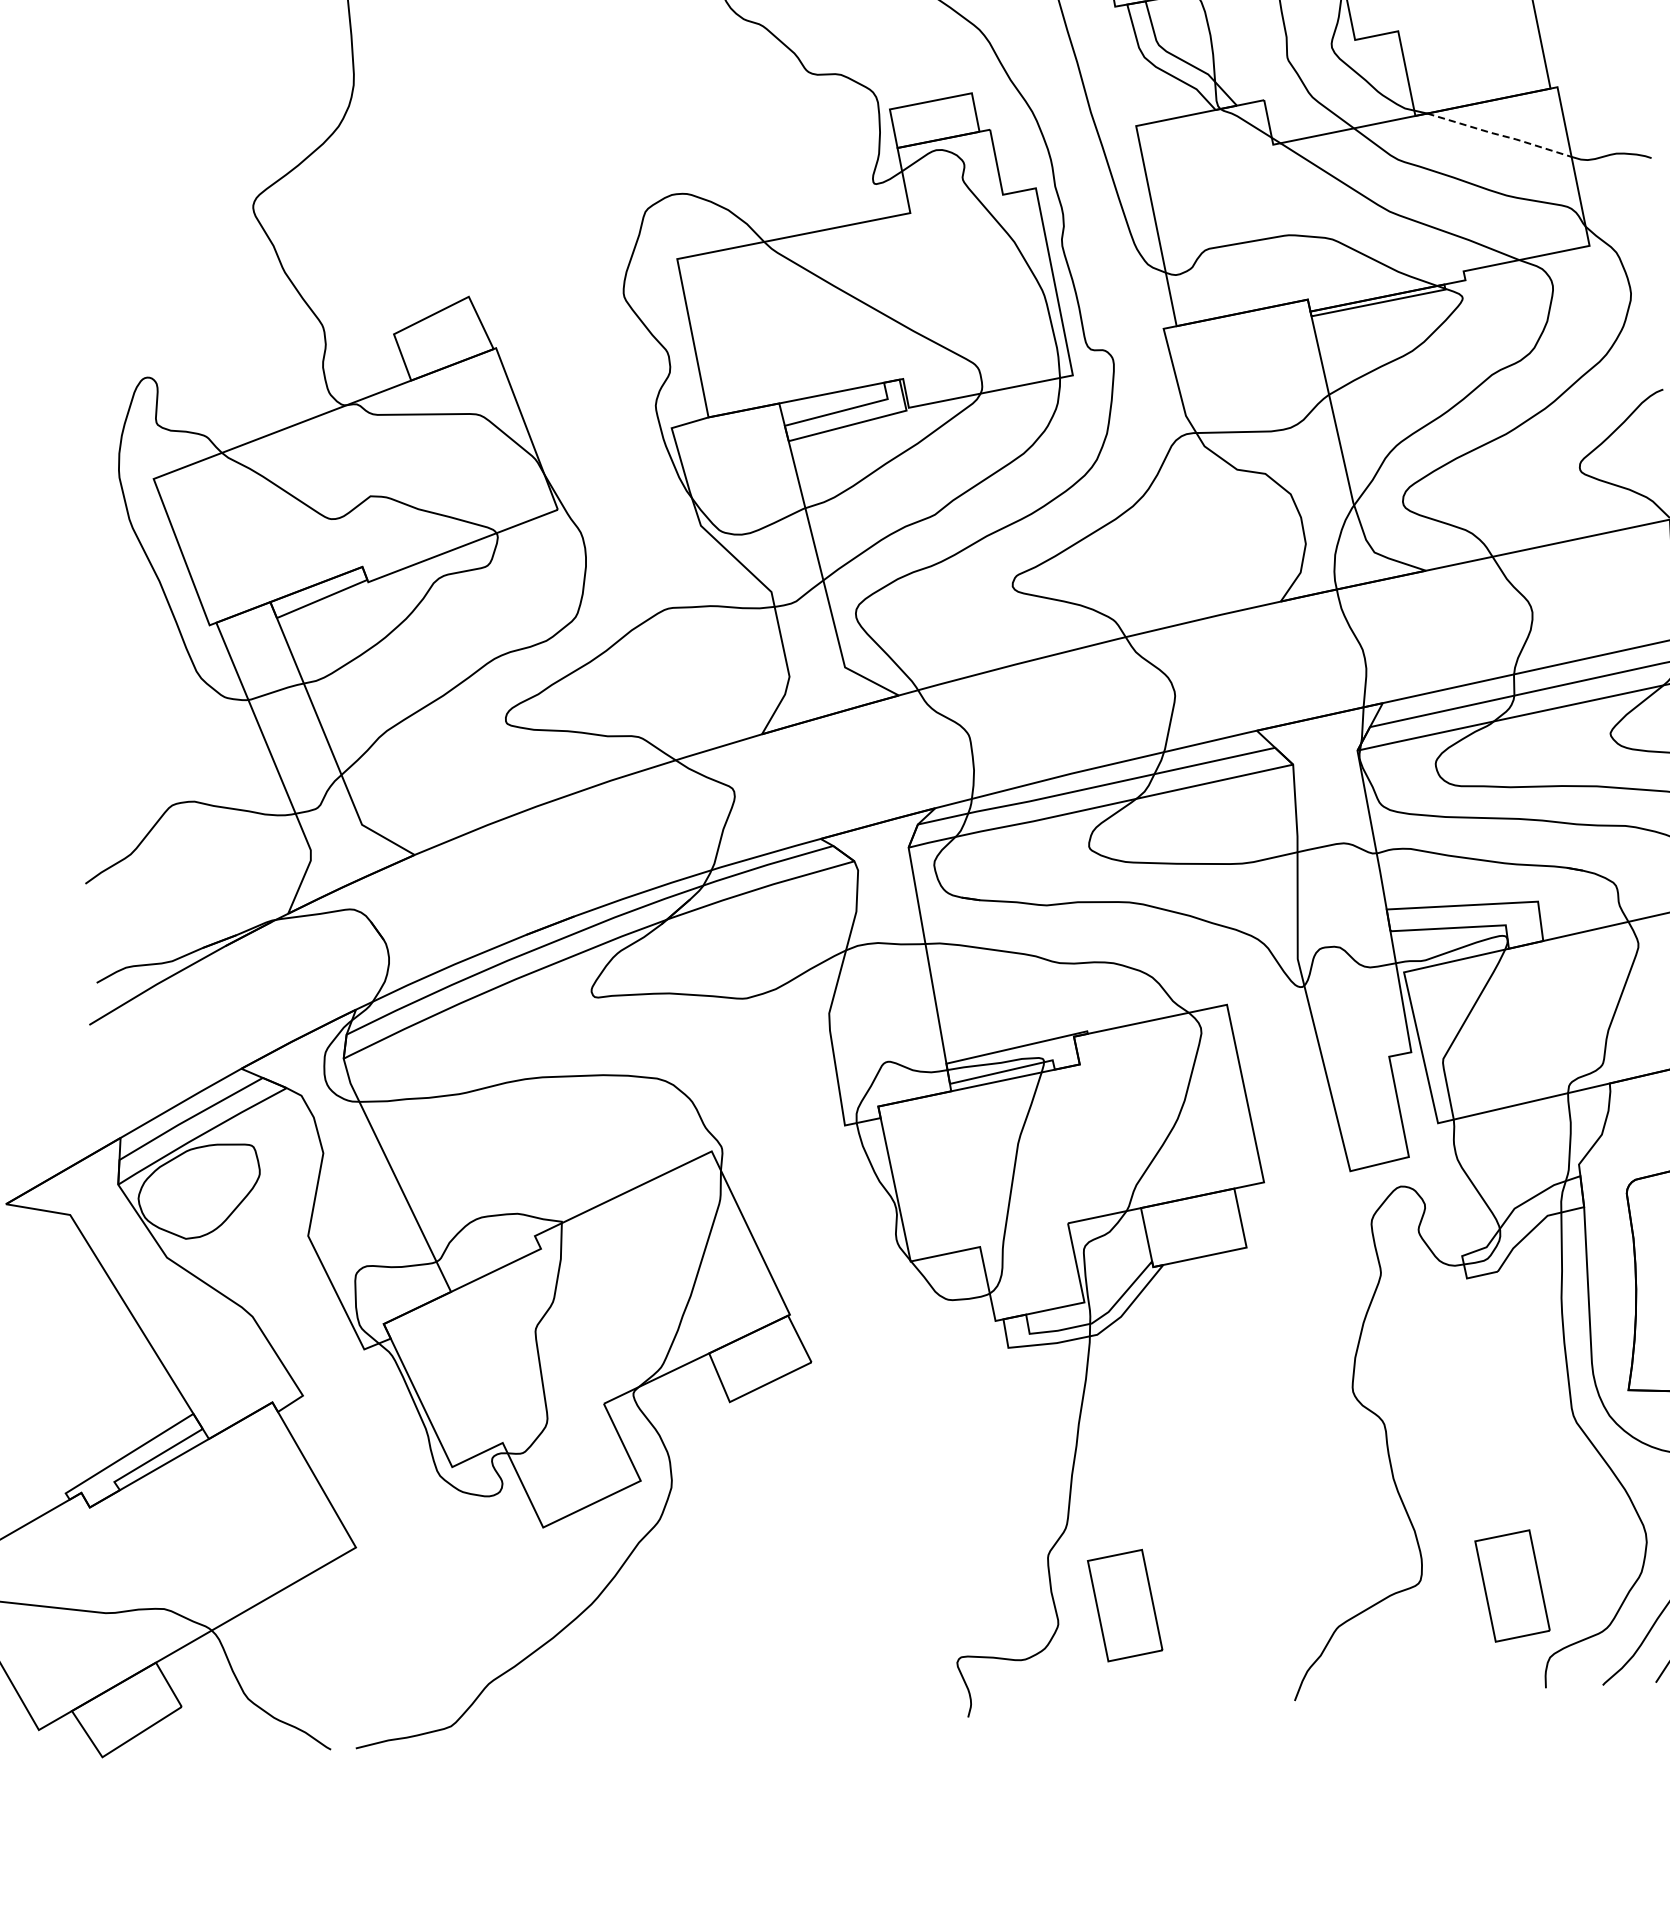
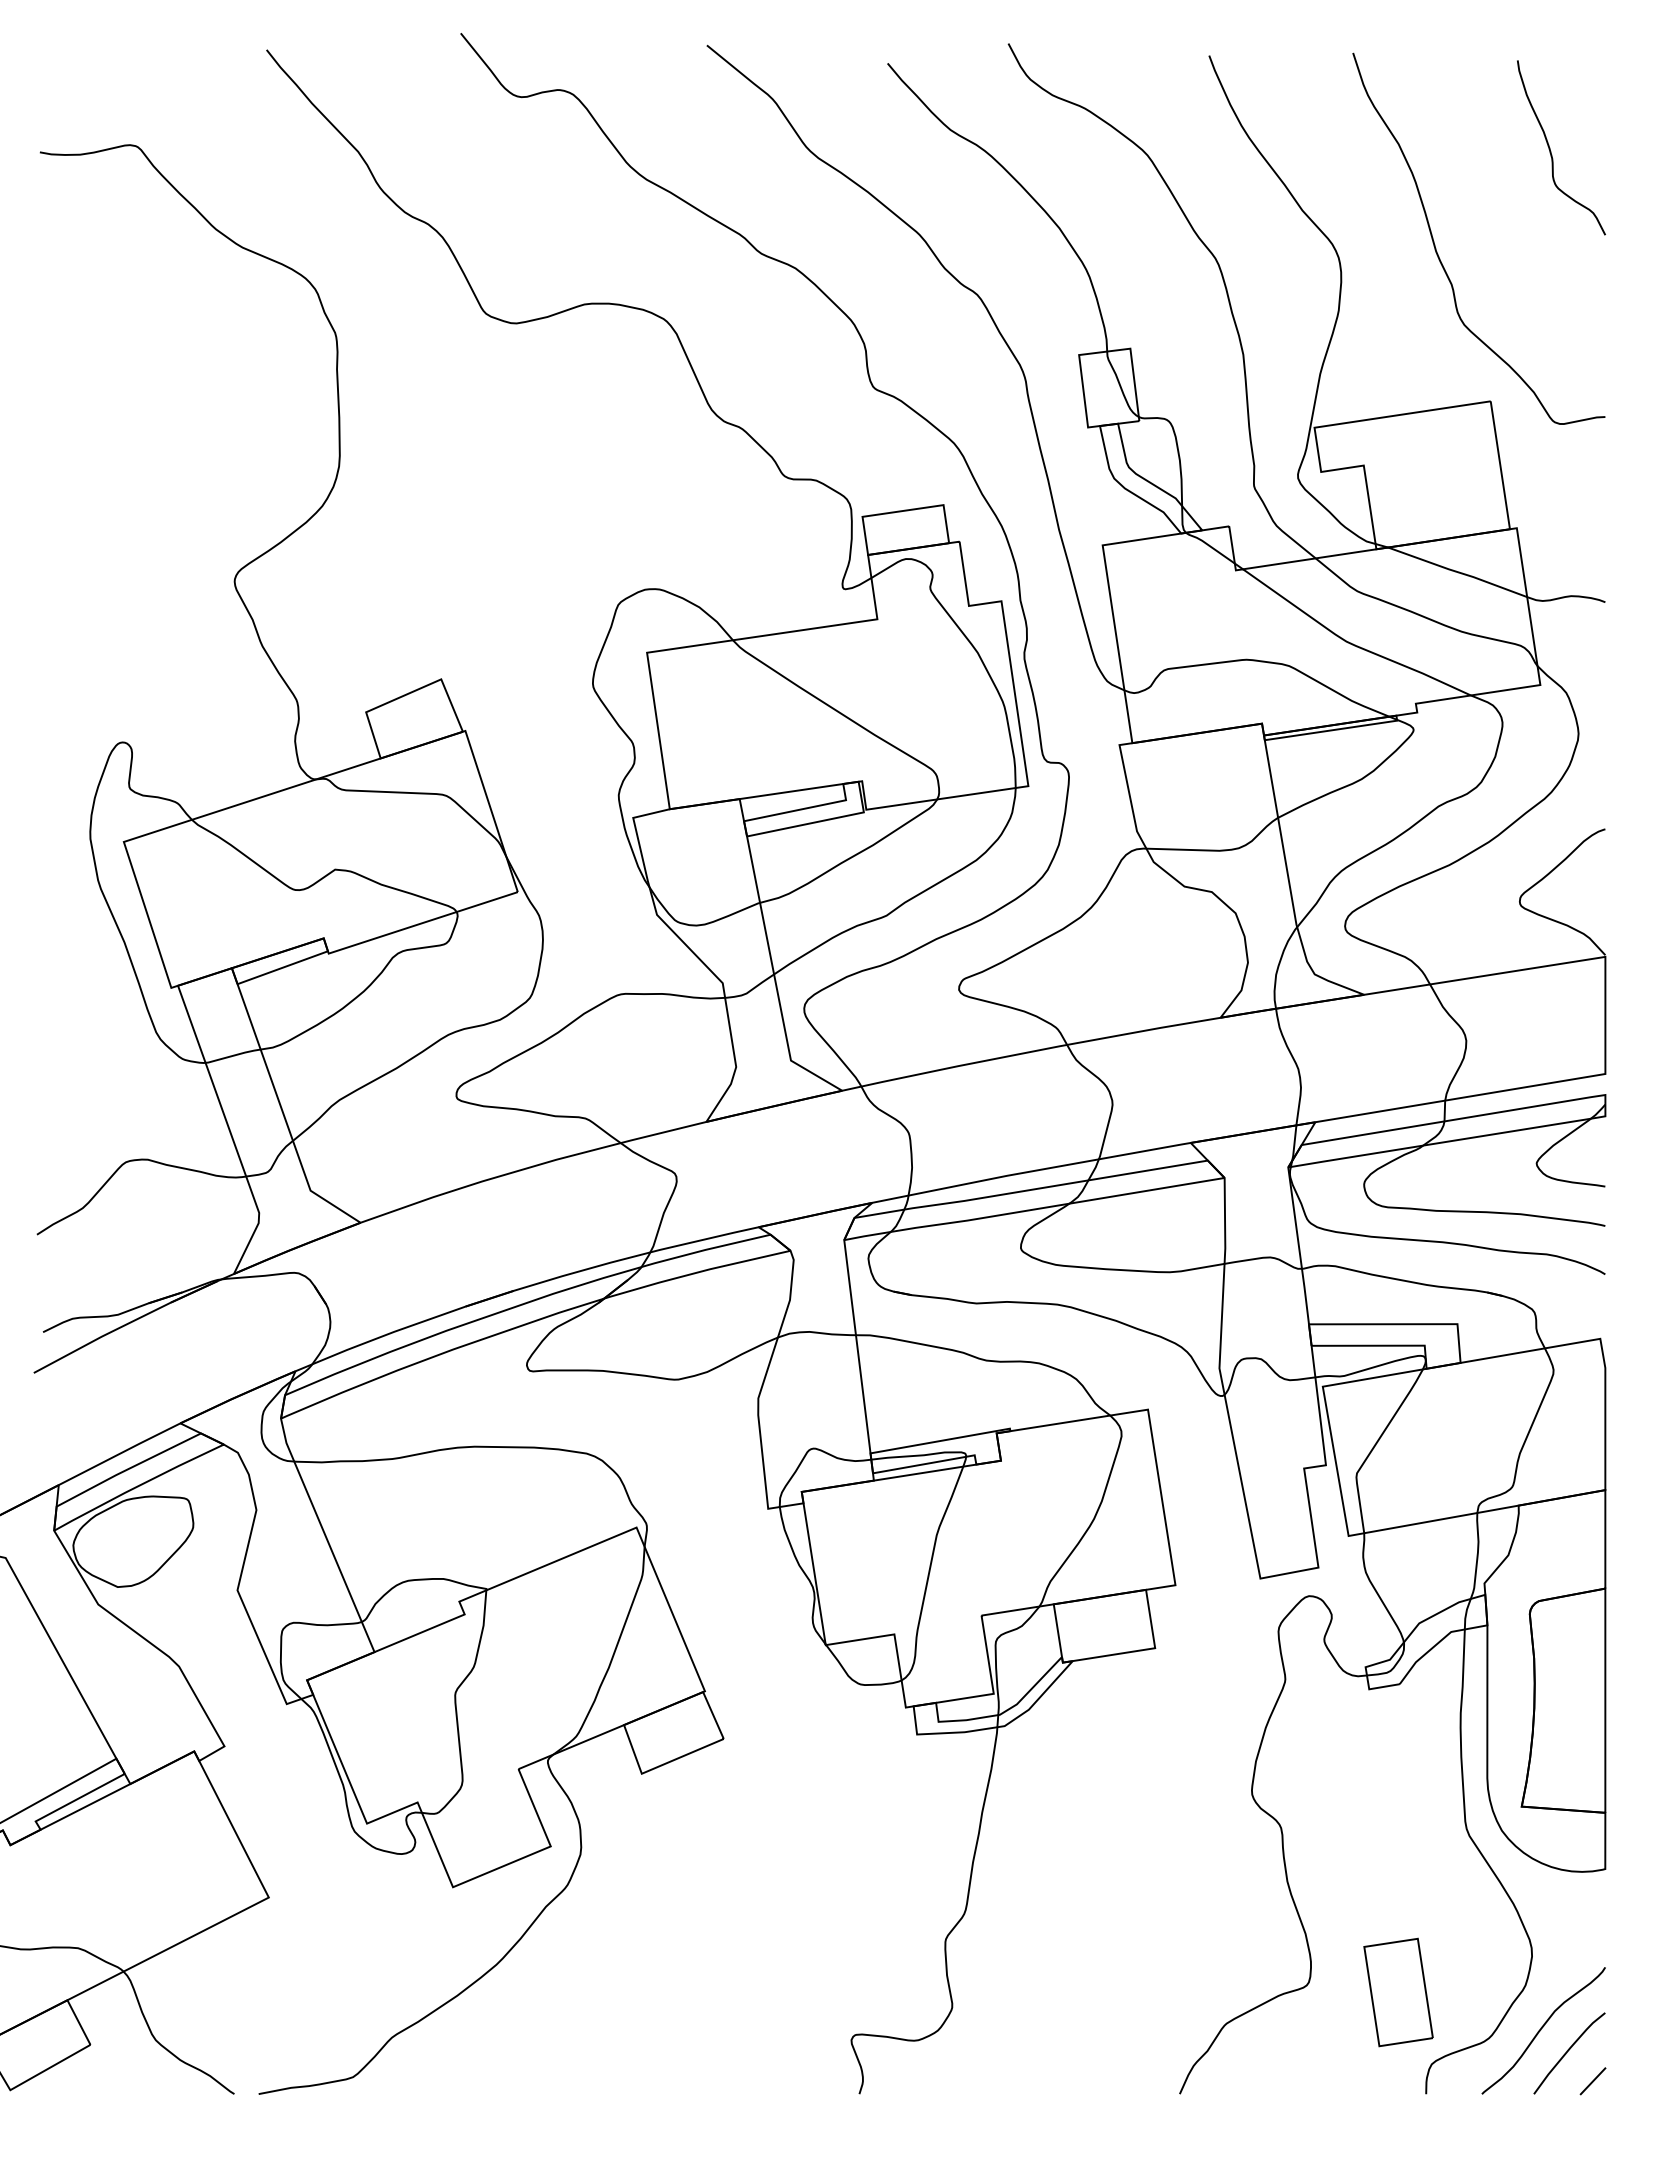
line: (1500, 135) -> (1458, 572), dashed -> solid
part: (1125, 1605) -> (1018, 1992), removed

